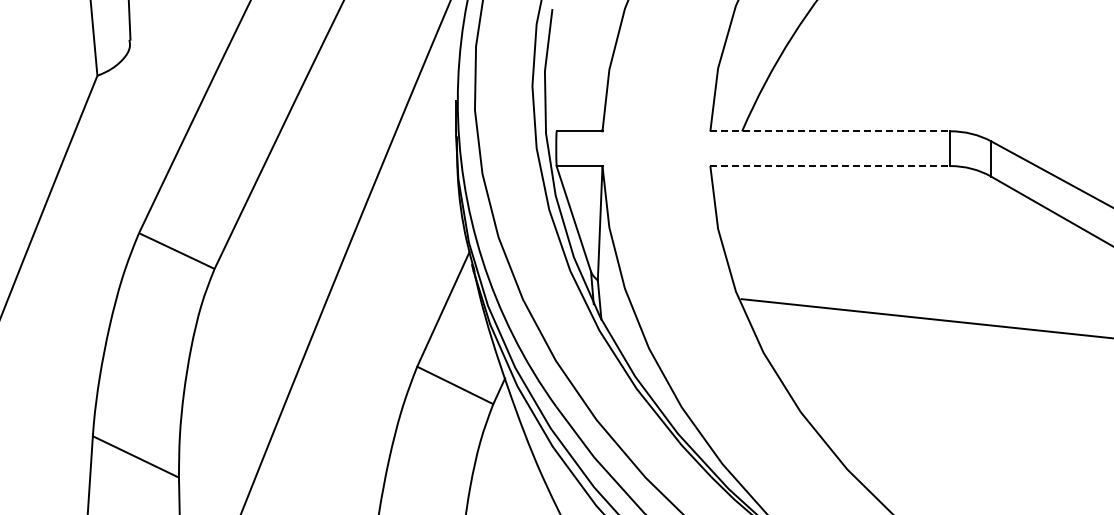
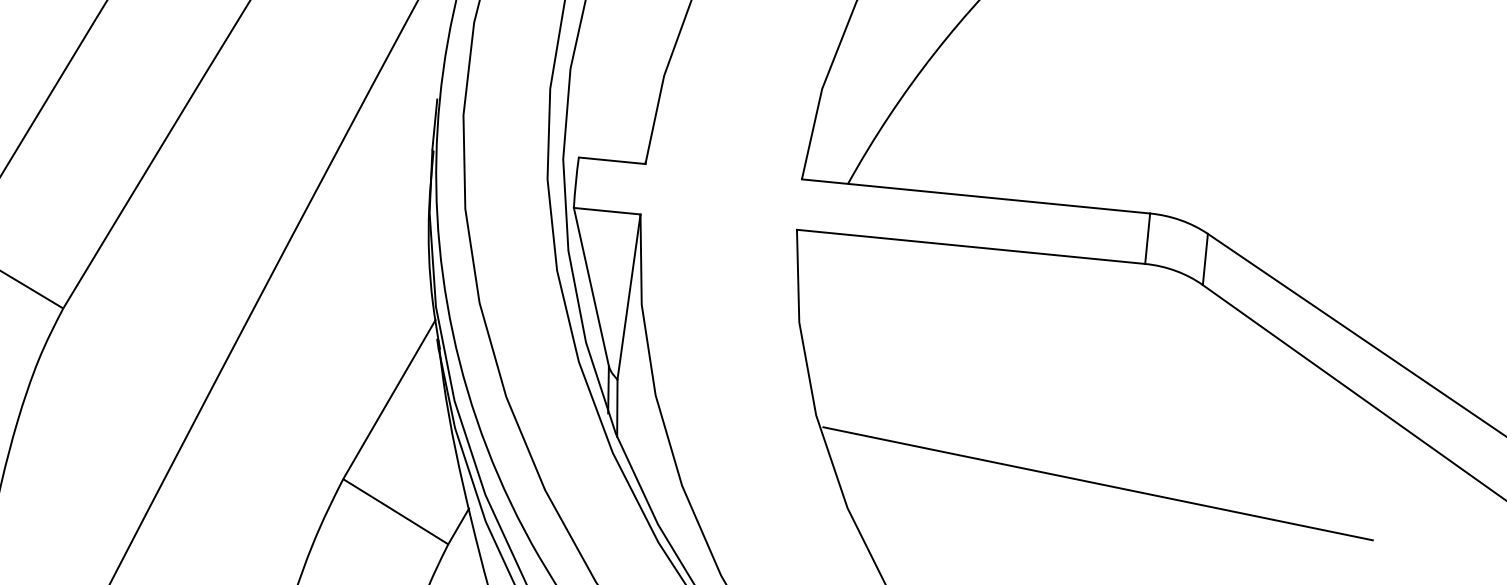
line: (830, 131) -> (976, 196), dashed -> solid
line: (830, 166) -> (971, 247), dashed -> solid

